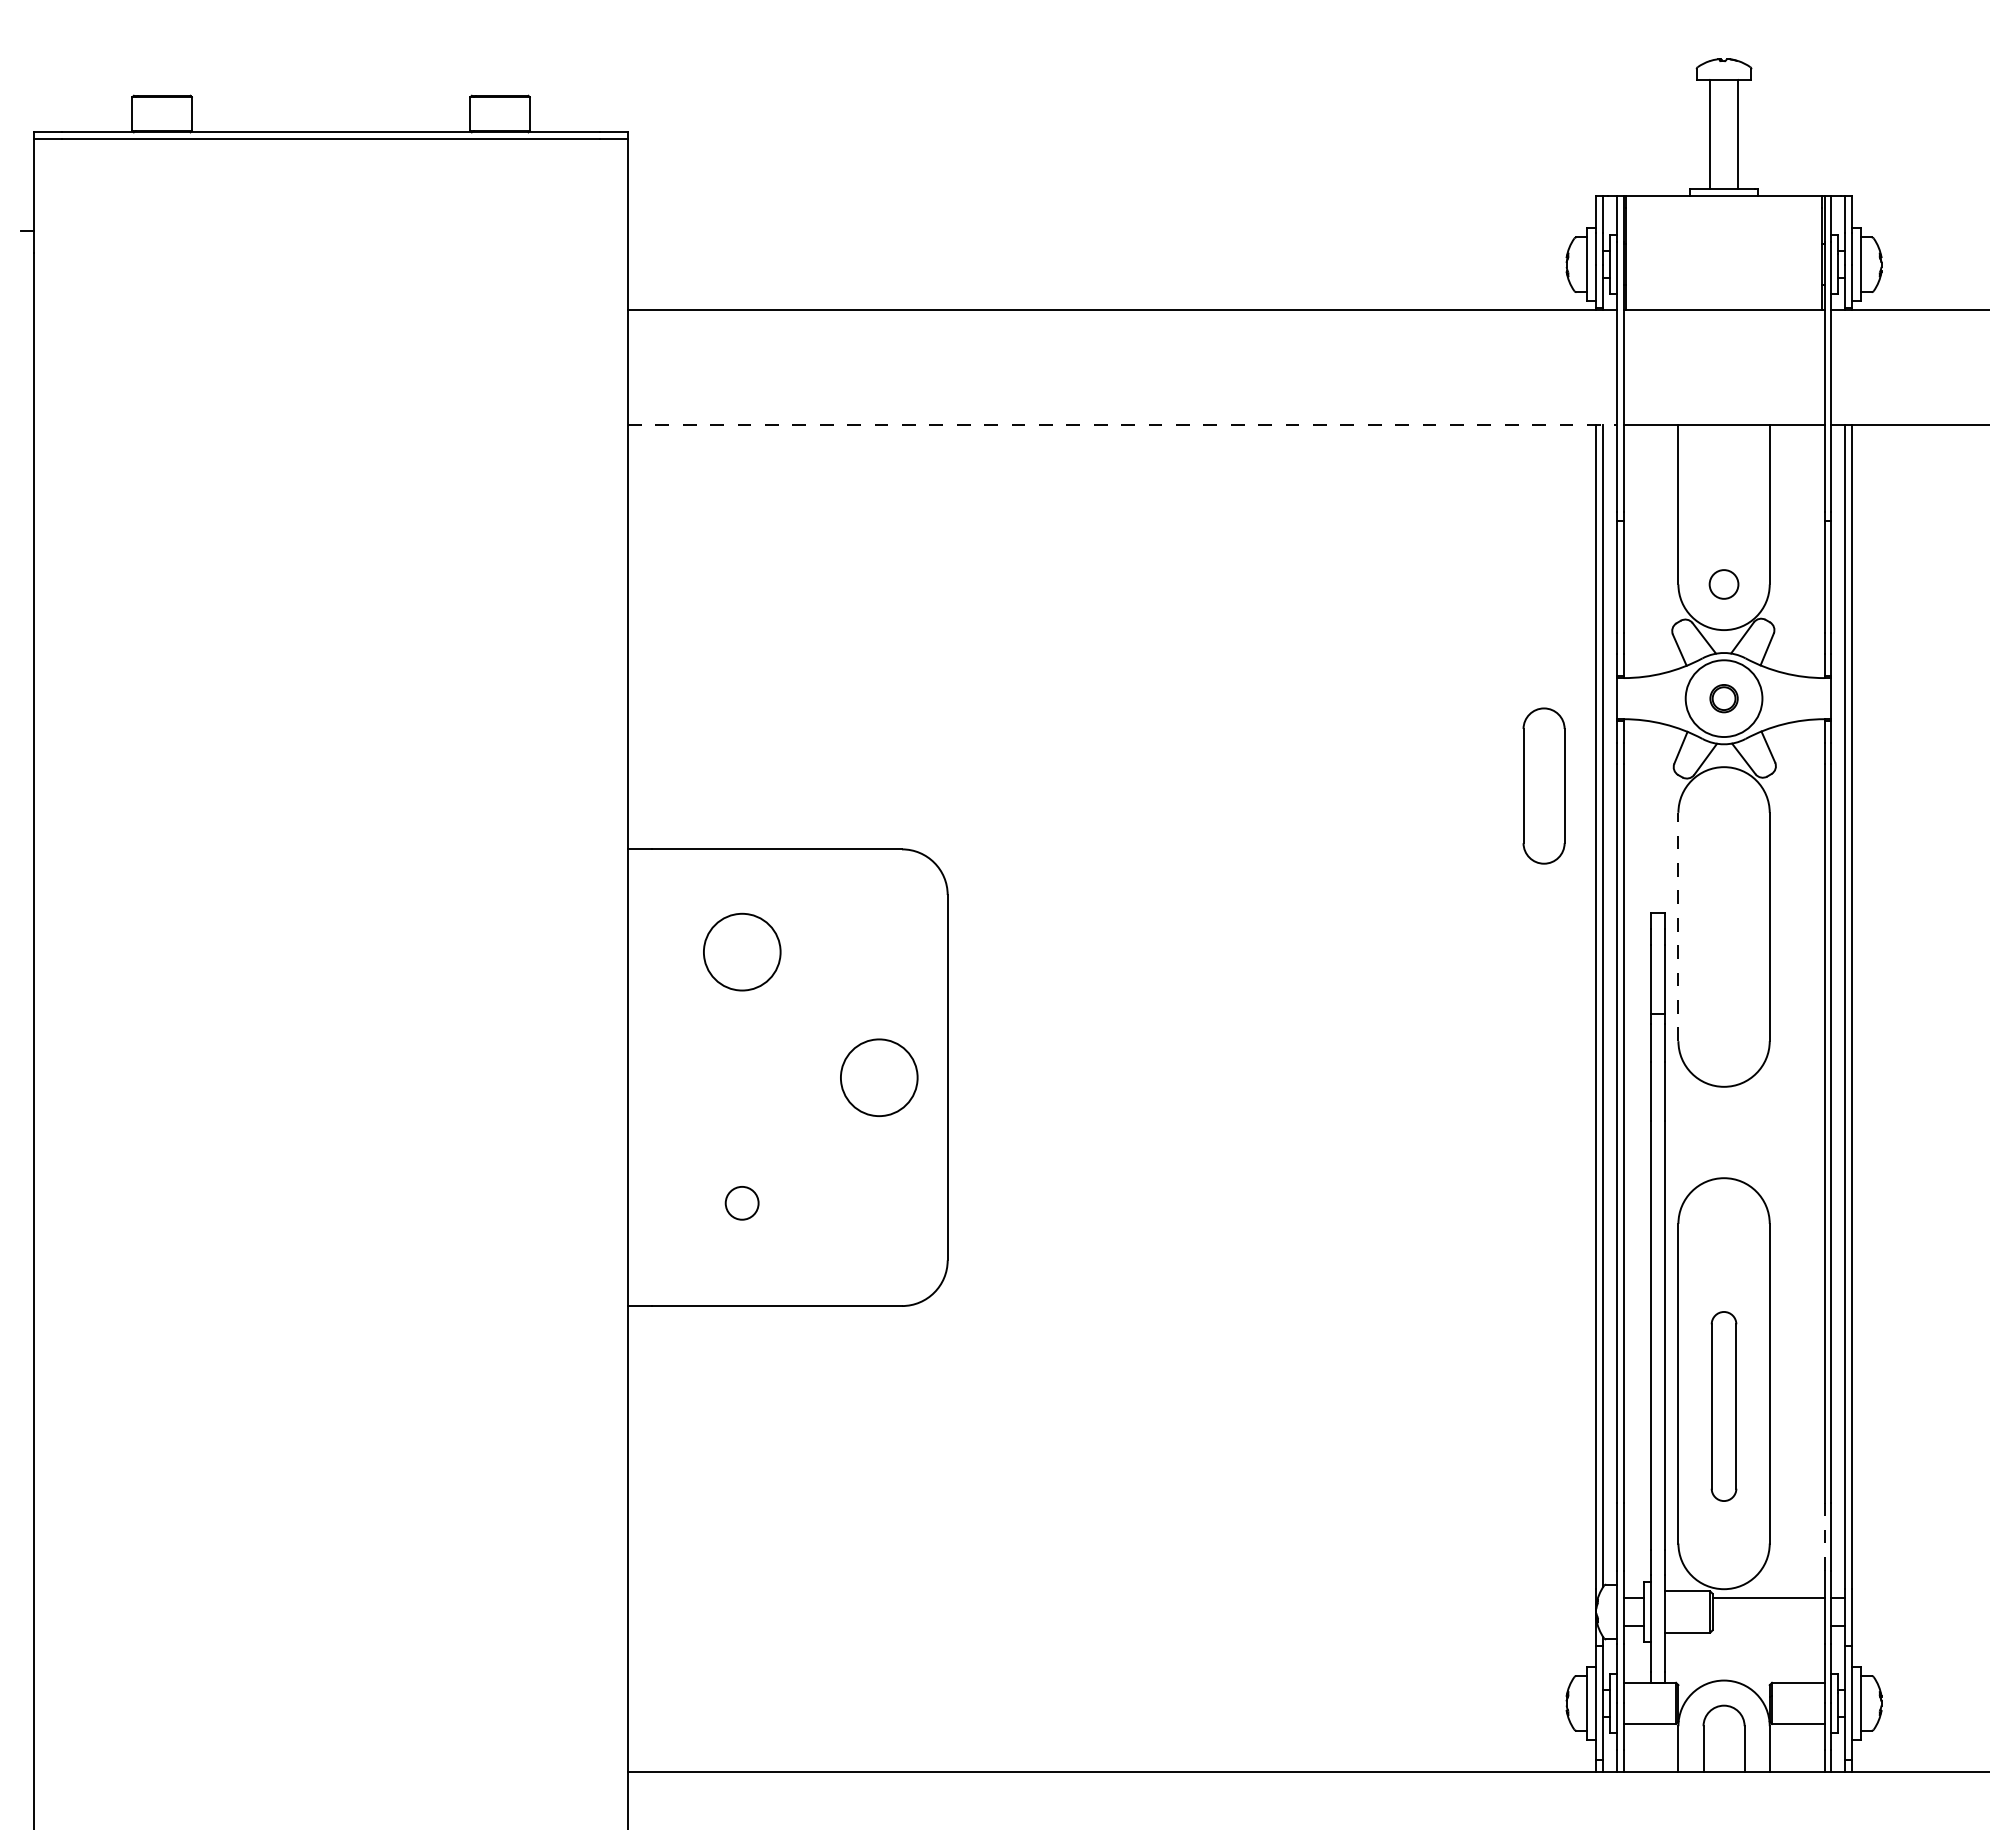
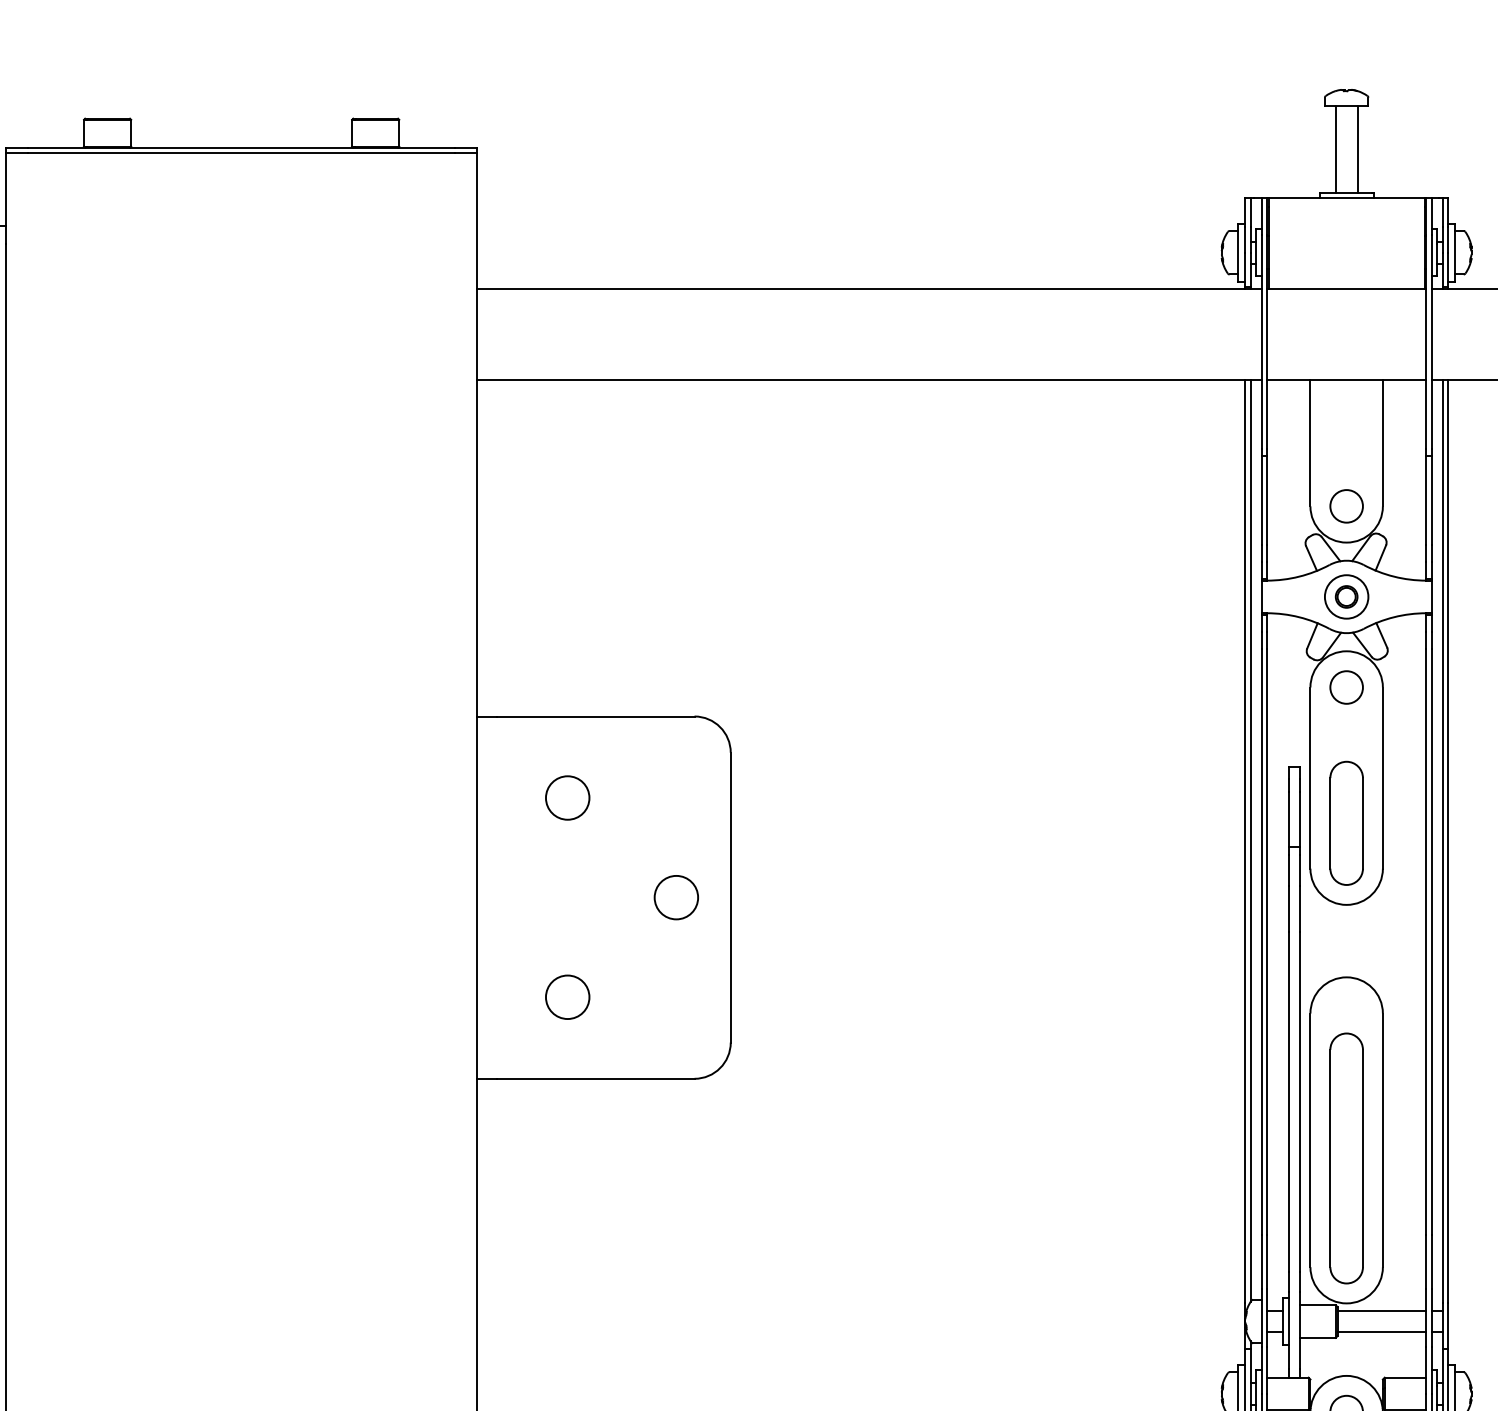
line: (1122, 424) -> (869, 379), dashed -> solid
circle: (1723, 584) -> (1346, 506), size x1.43
circle: (1723, 698) -> (1346, 596), size x0.71
part: (1543, 785) -> (1346, 822), moved
circle: (1723, 812) -> (1346, 687), added
line: (1678, 926) -> (1310, 777), dashed -> solid
circle: (741, 951) -> (567, 797), size x0.71
circle: (878, 1077) -> (675, 897), size x0.71
circle: (741, 1202) -> (567, 996), size x1.67
part: (1723, 1406) -> (1346, 1158), size x1.67
line: (1824, 1536) -> (1426, 1261), dashed -> solid
line: (1768, 1625) -> (1381, 1332), added

